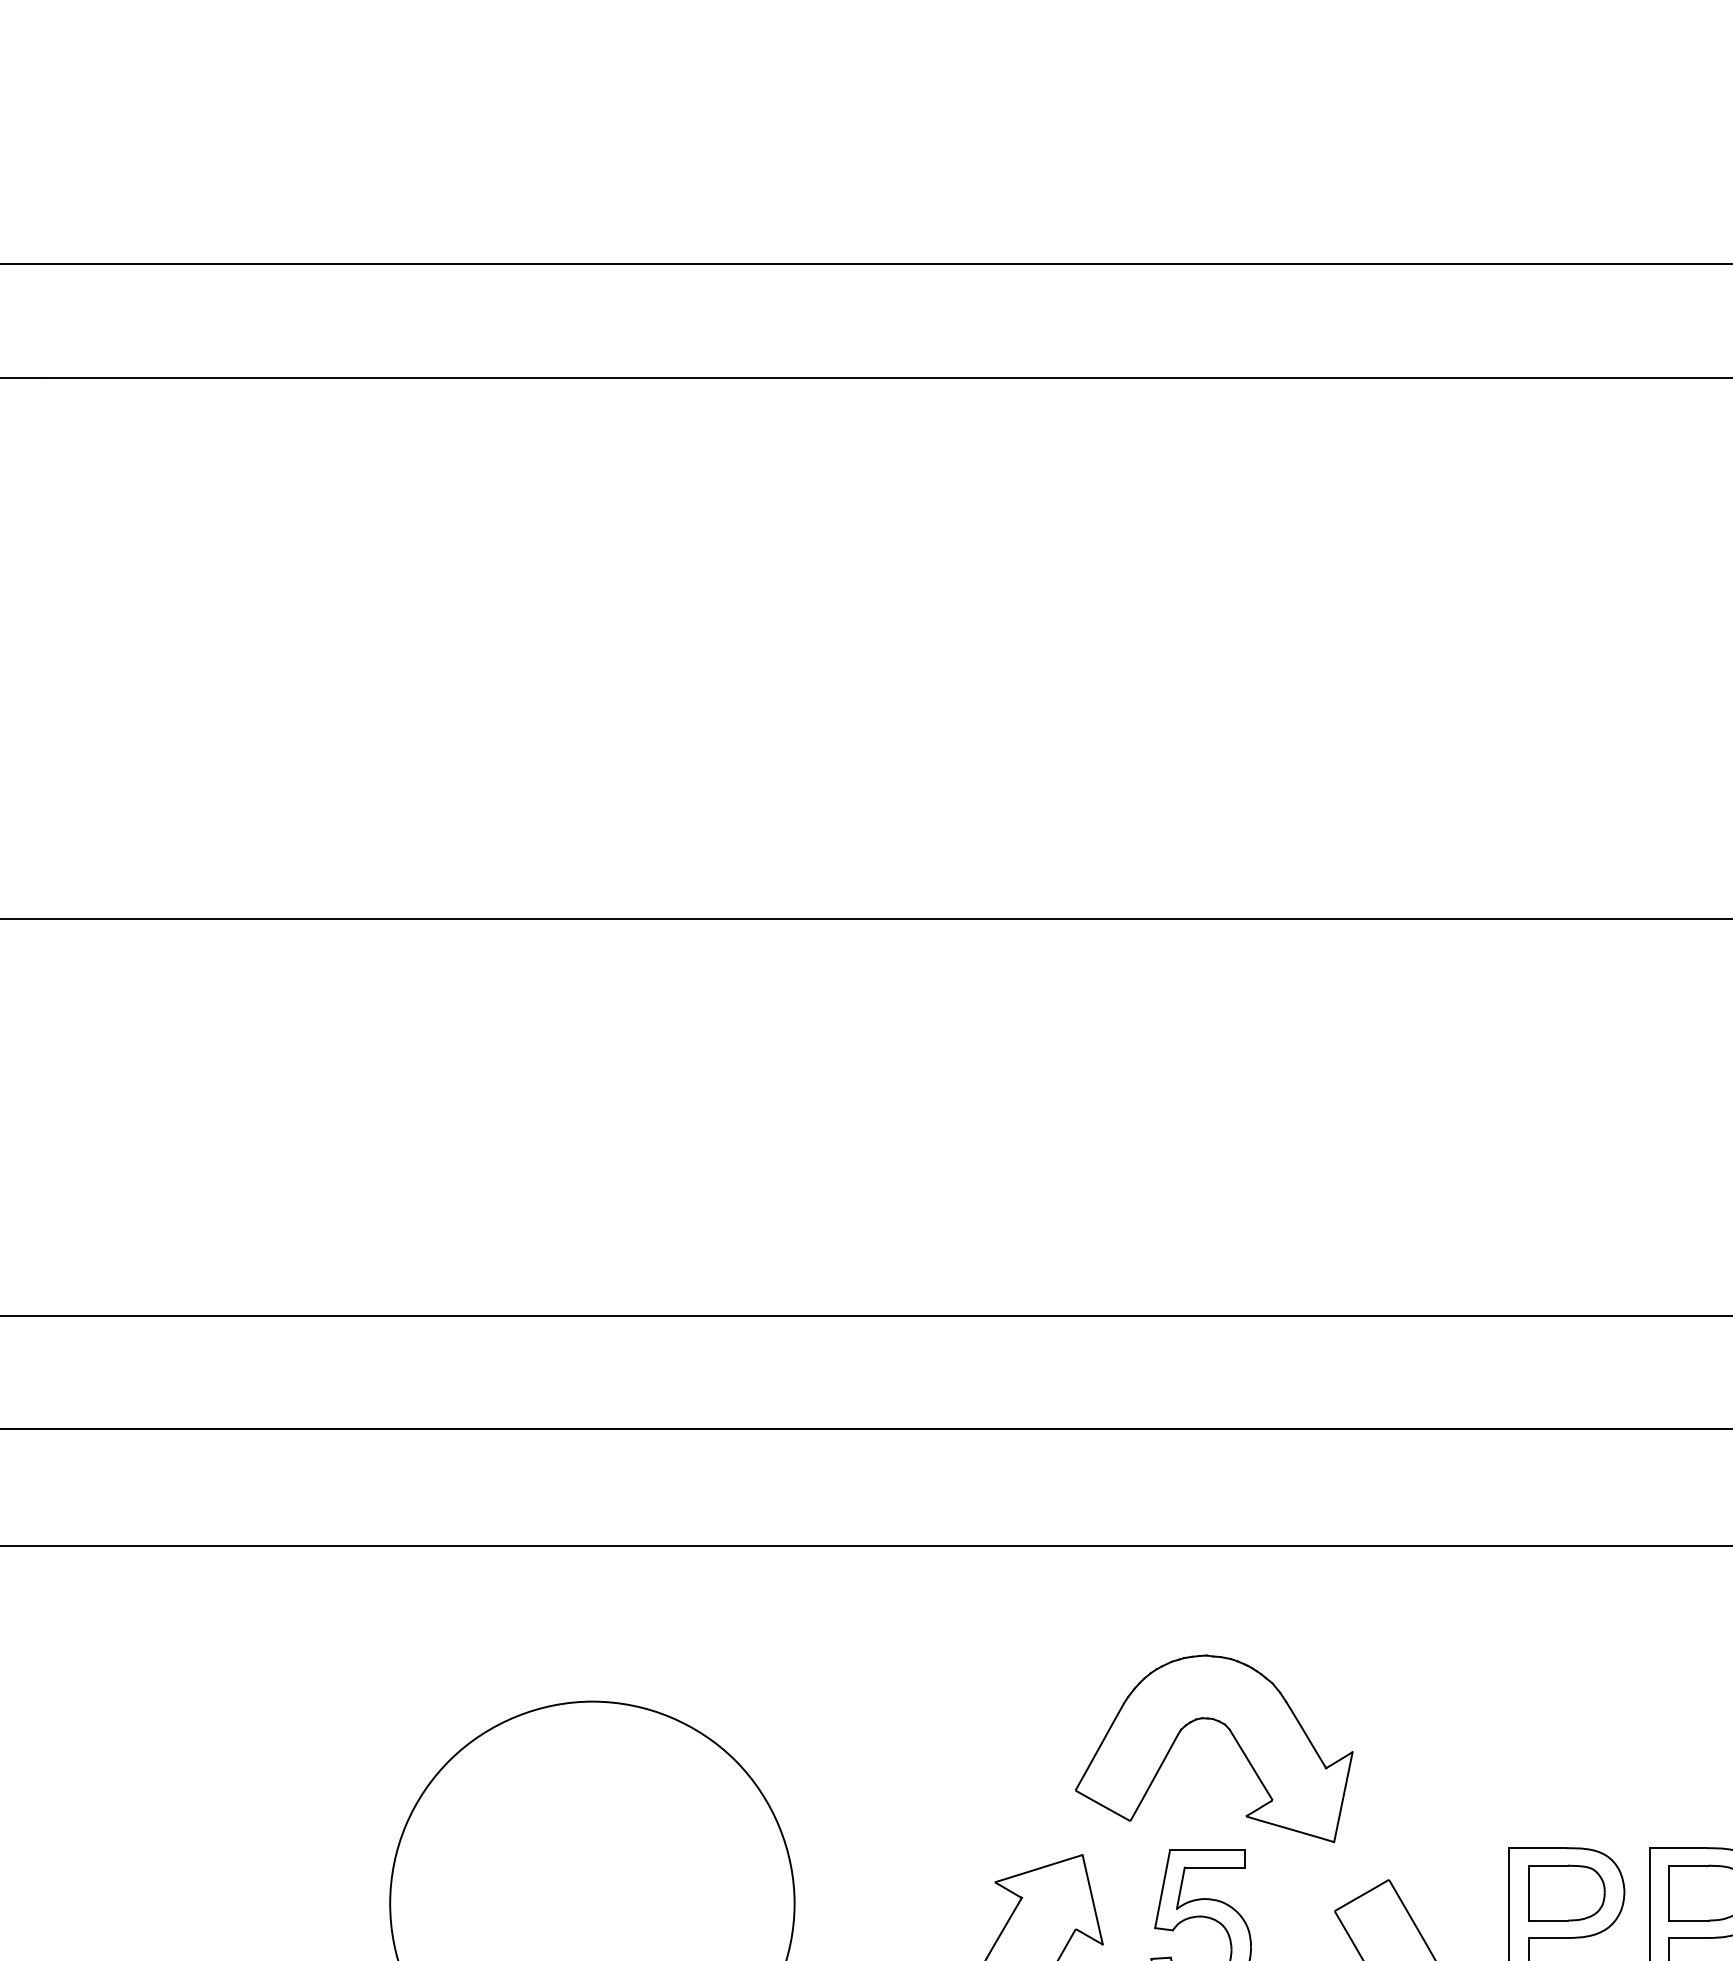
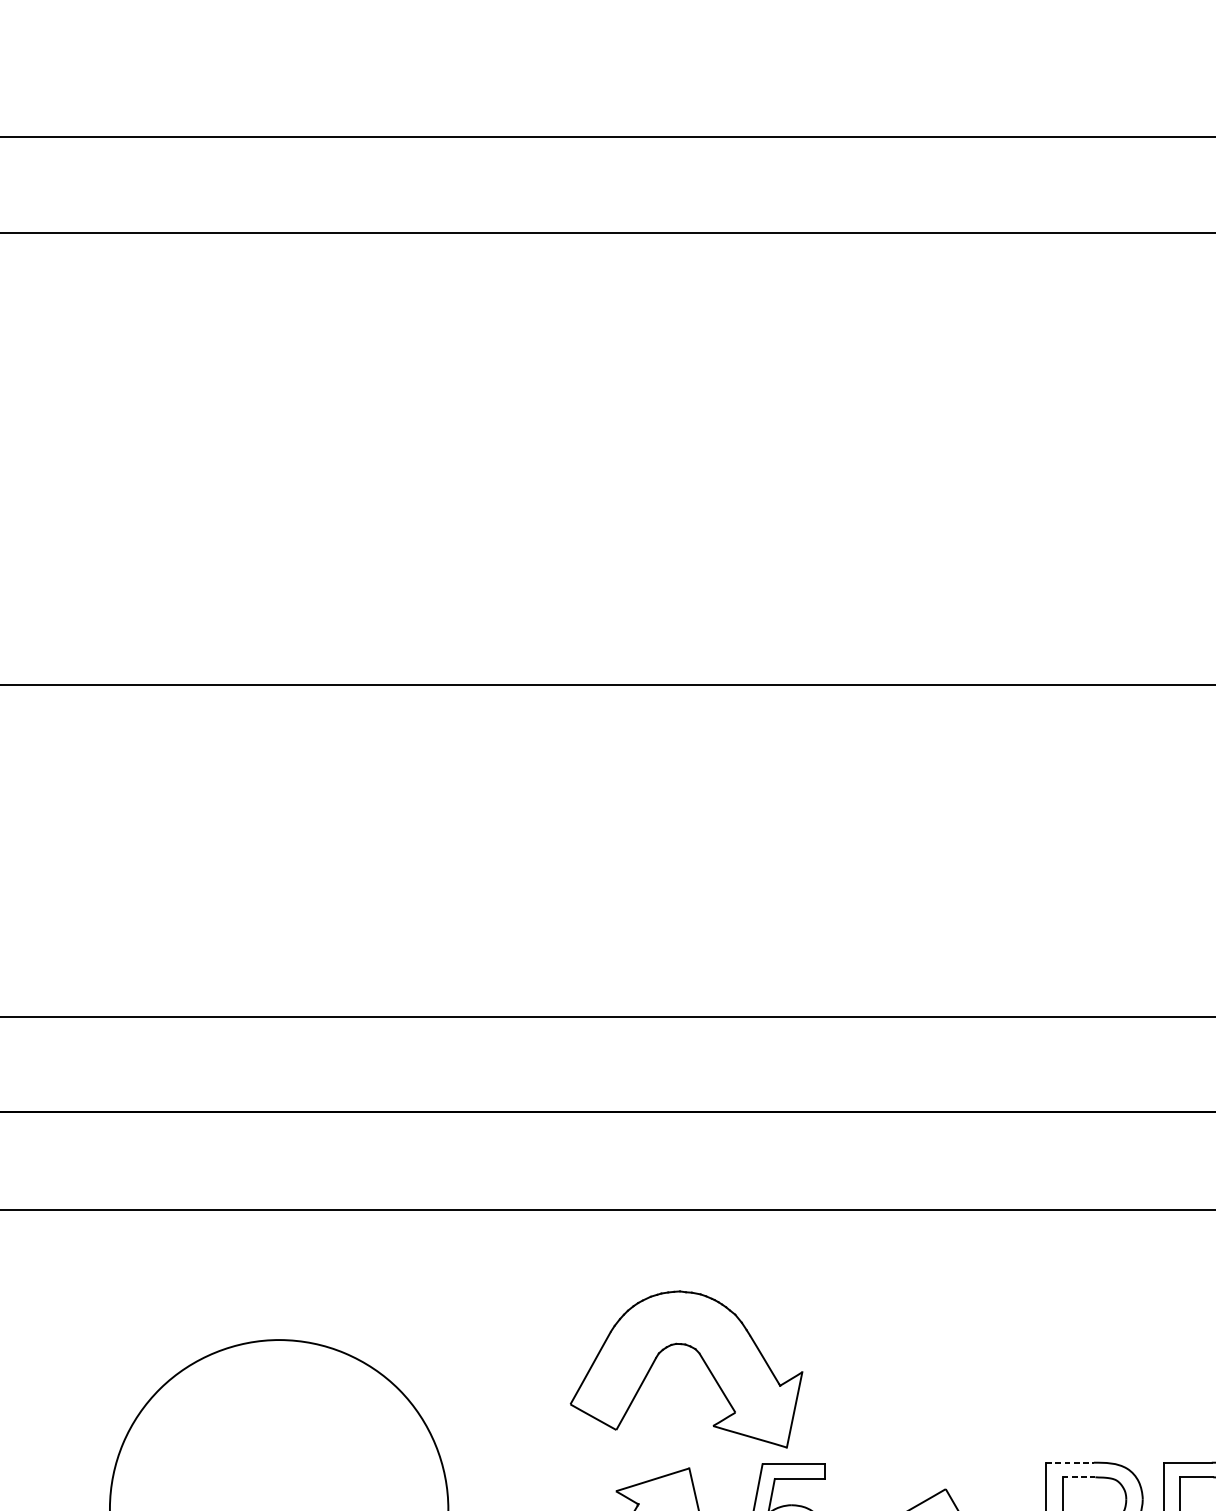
part: (1232, 1736) -> (701, 1359), moved
line: (1537, 1848) -> (1070, 1462), solid -> dashed
line: (1548, 1865) -> (1079, 1477), solid -> dashed

